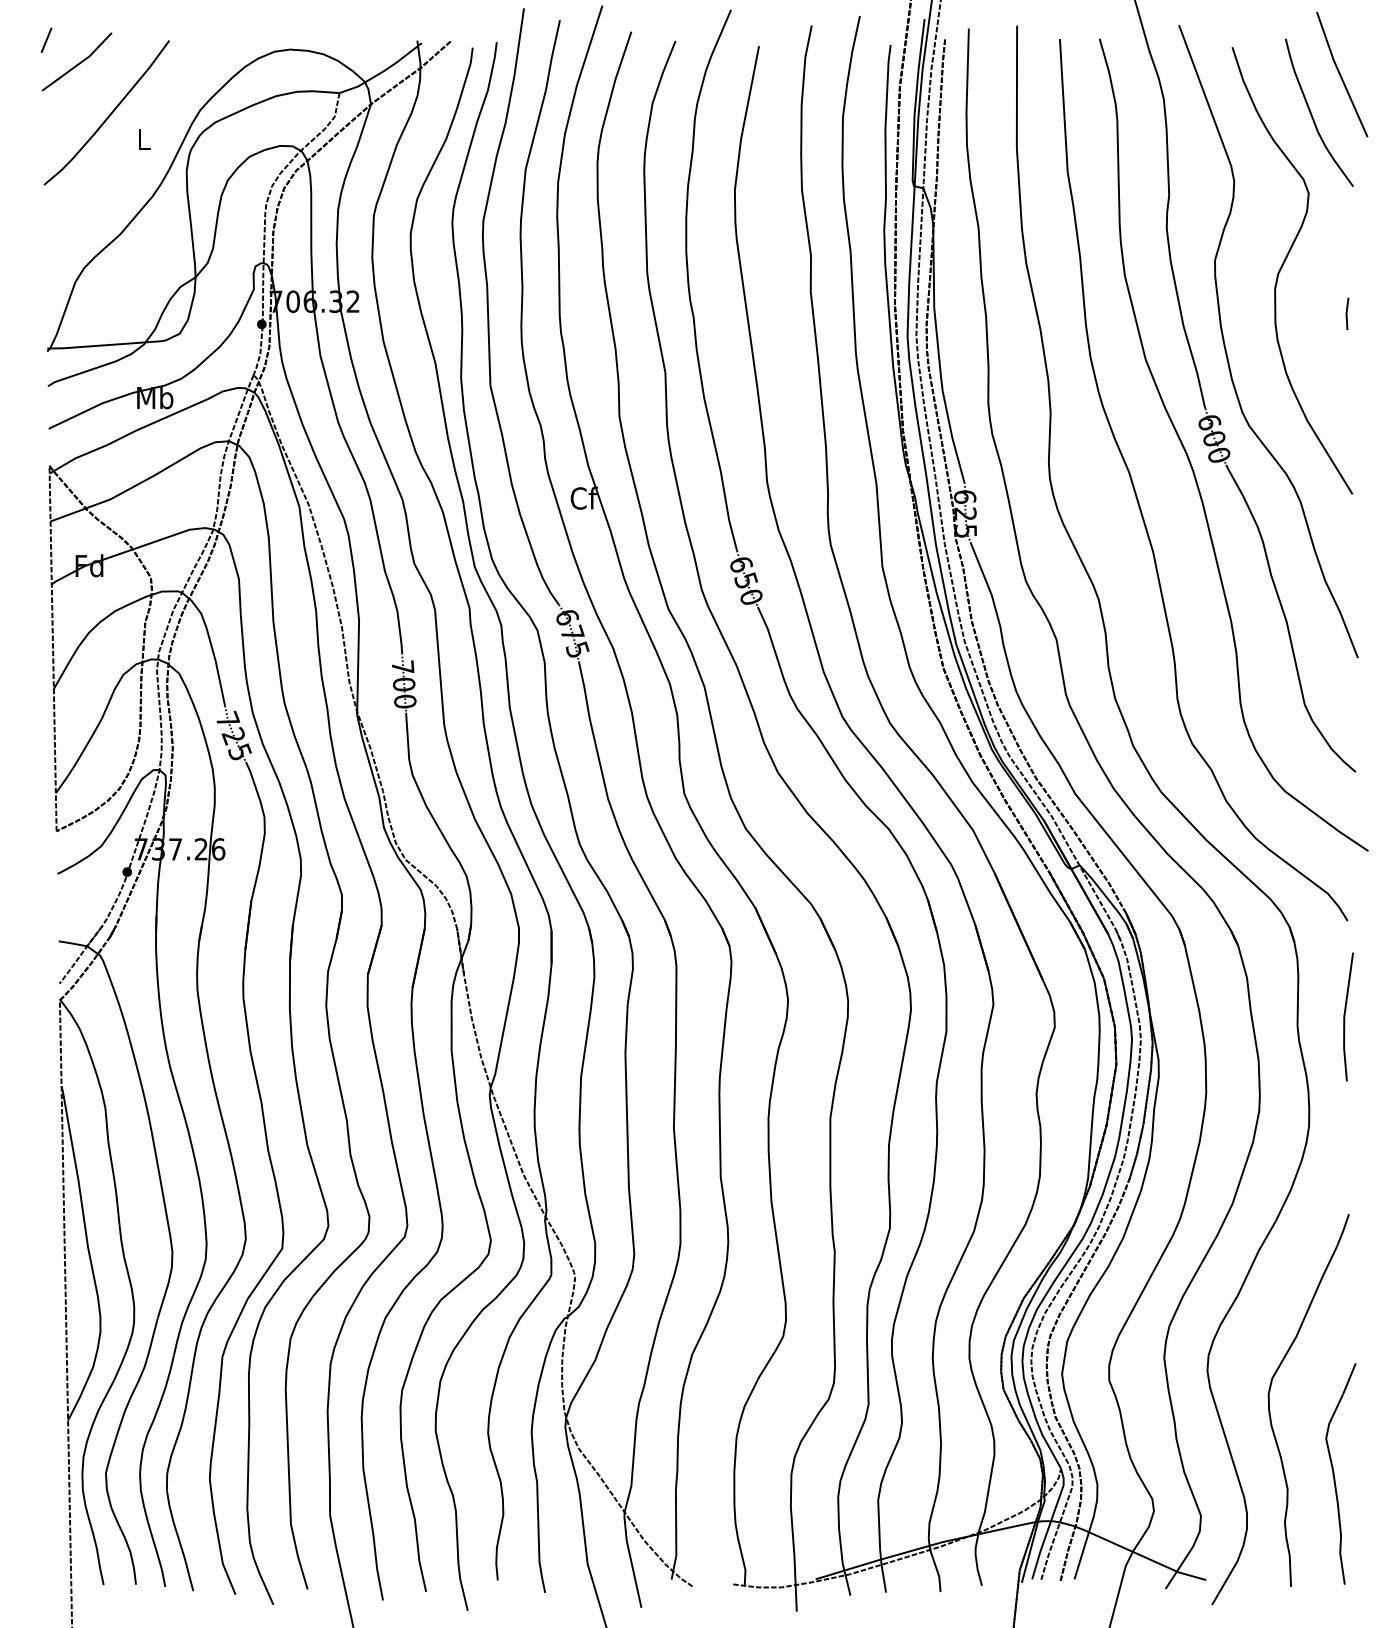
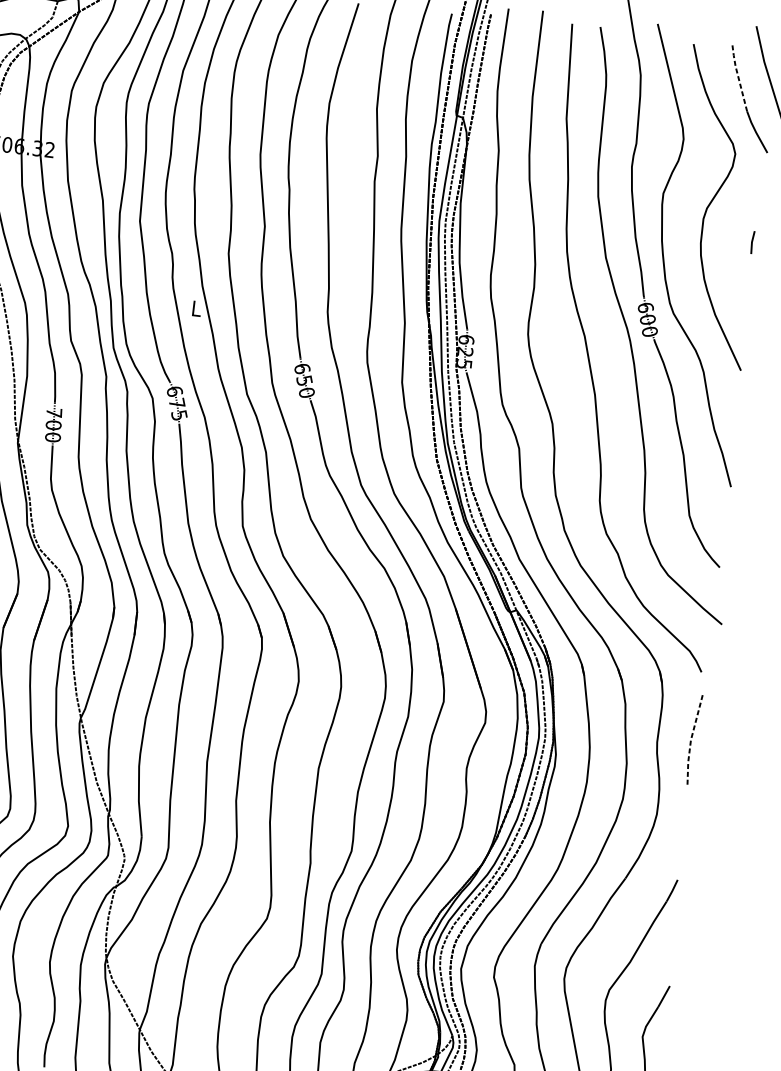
line: (1299, 85) -> (737, 76), solid -> dashed
text: (584, 497) -> (197, 308), Cf -> L
line: (1344, 1017) -> (691, 740), solid -> dashed

